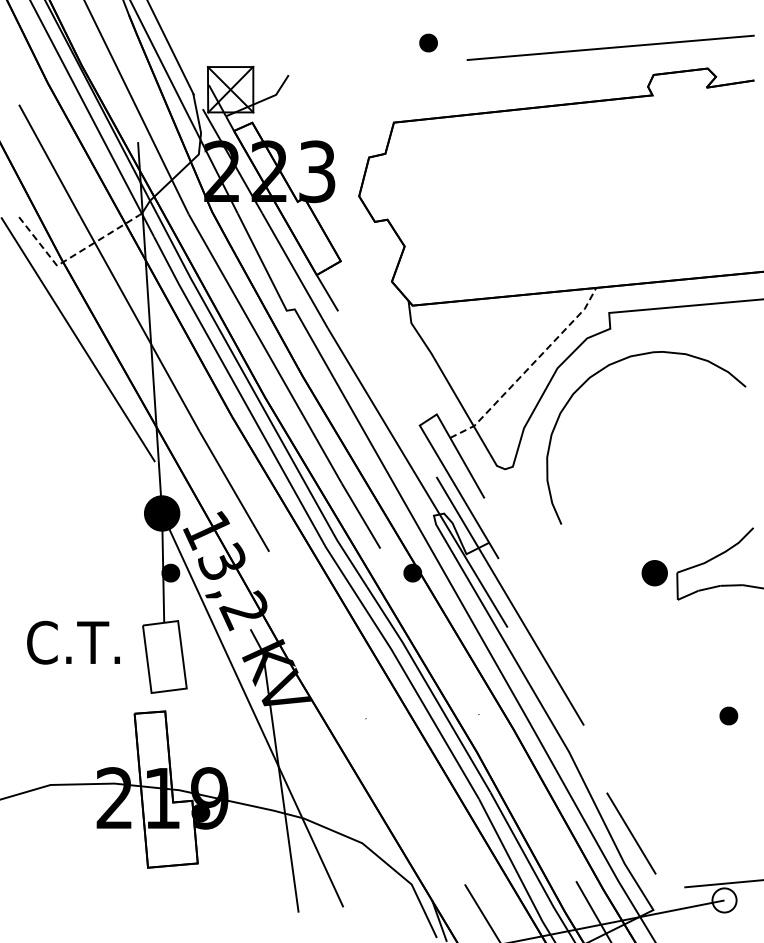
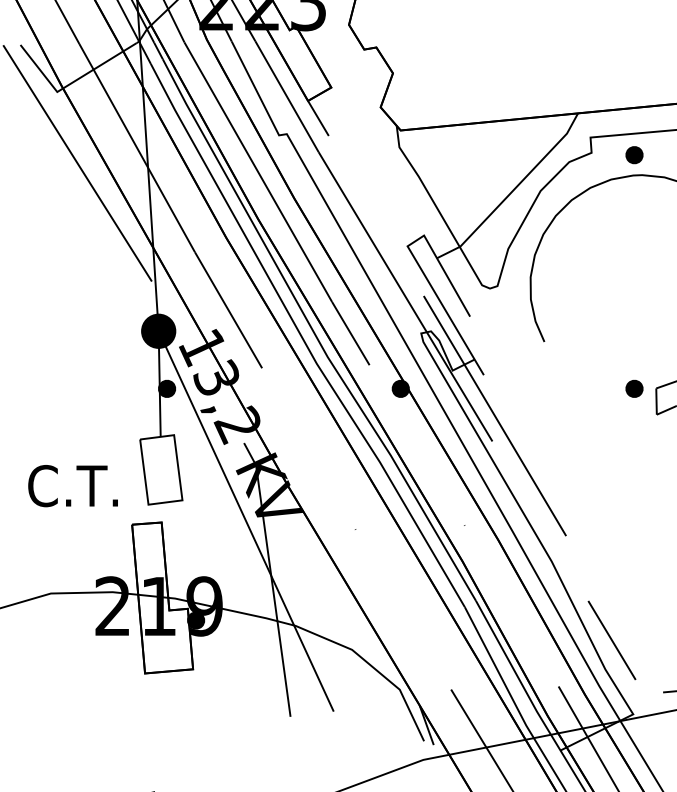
line: (71, 256) -> (71, 83), dashed -> solid
part: (654, 331) -> (634, 155), added
line: (528, 368) -> (512, 191), dashed -> solid
part: (654, 572) -> (634, 388), size x0.71
text: (73, 642) -> (73, 485), moved

